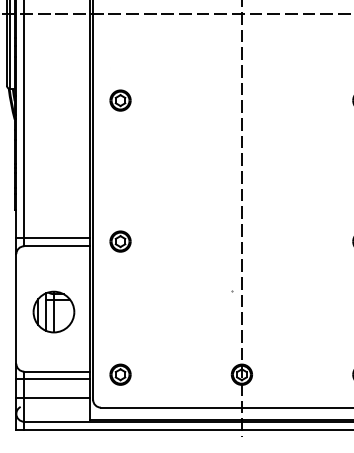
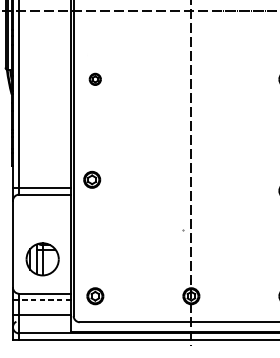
part: (120, 100) -> (95, 79), size x0.7
part: (120, 241) -> (92, 179), moved
part: (53, 311) -> (42, 258), moved
line: (57, 379) -> (45, 300), solid -> dashed

